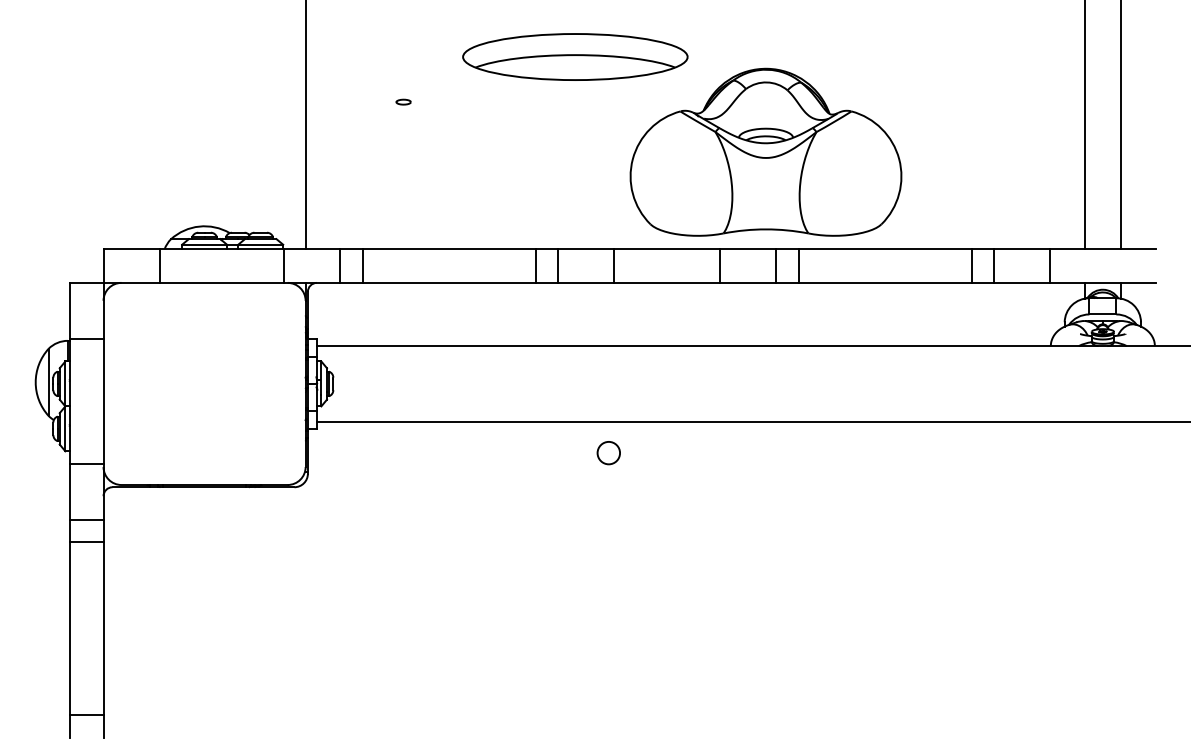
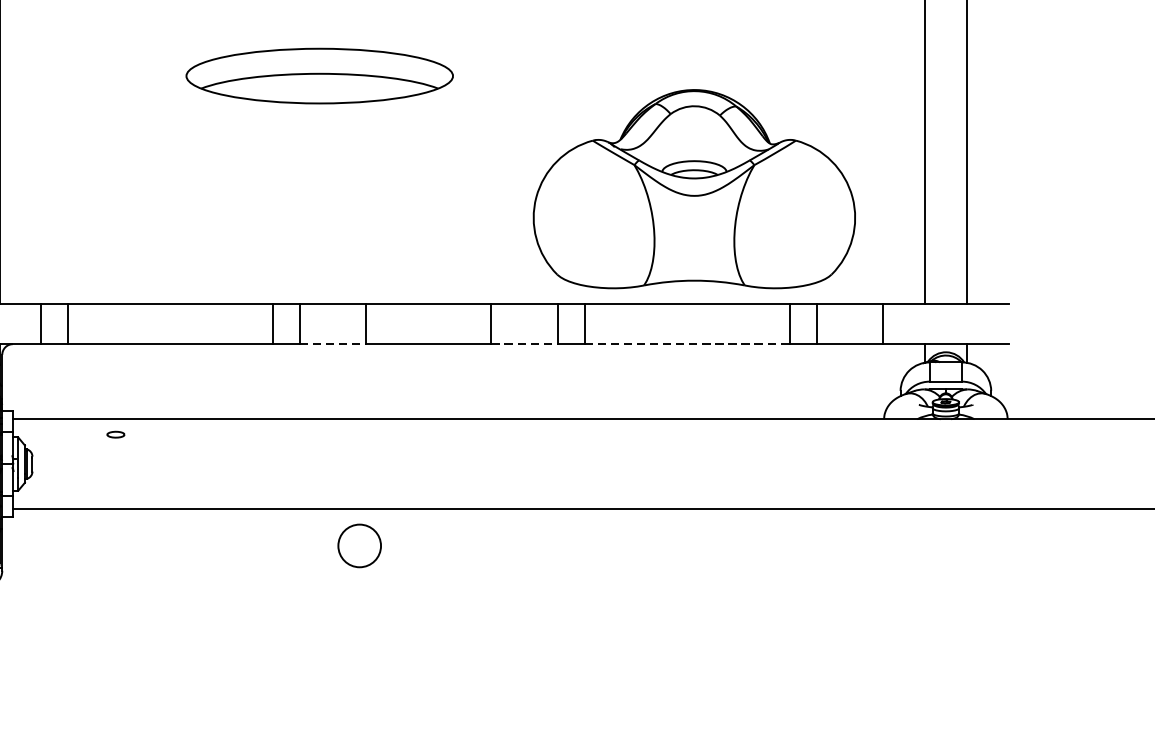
part: (403, 101) -> (115, 433), moved
part: (765, 151) -> (693, 188), moved
line: (586, 282) -> (332, 343), solid -> dashed
line: (748, 282) -> (525, 343), solid -> dashed
line: (885, 282) -> (687, 343), solid -> dashed
circle: (608, 453) -> (359, 546), size x1.6

